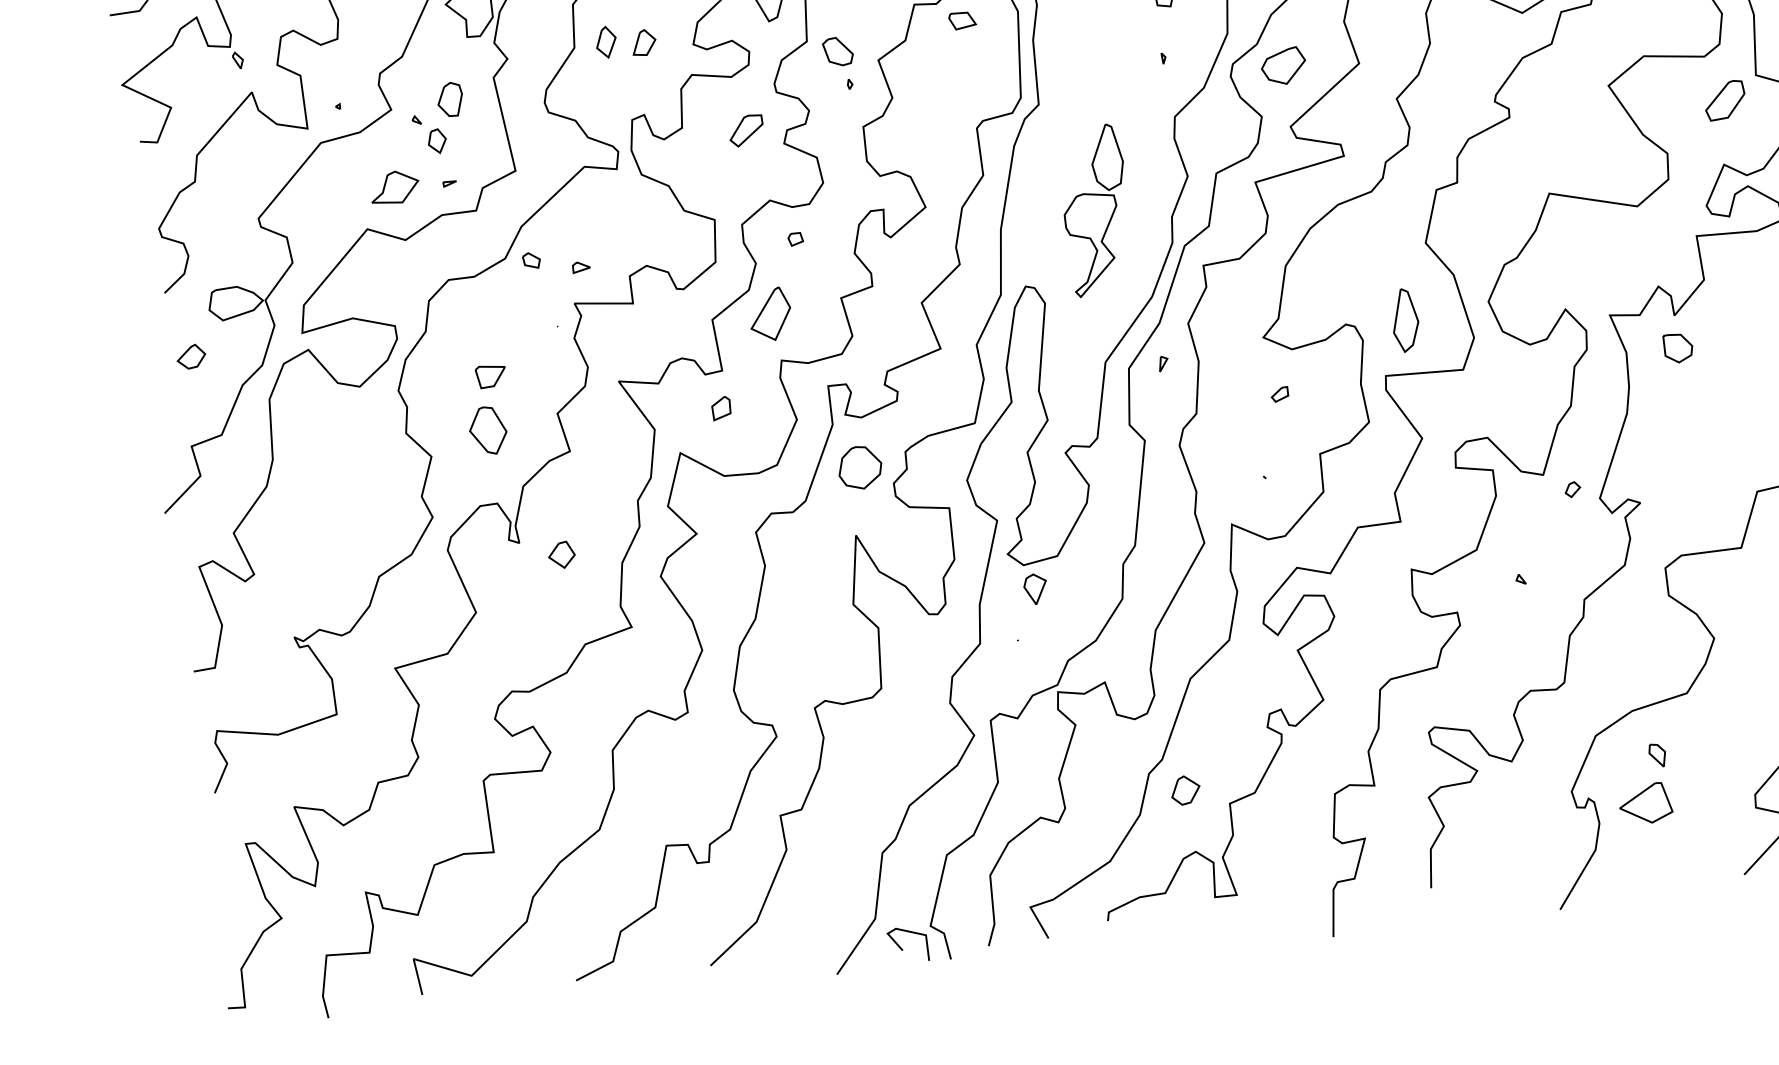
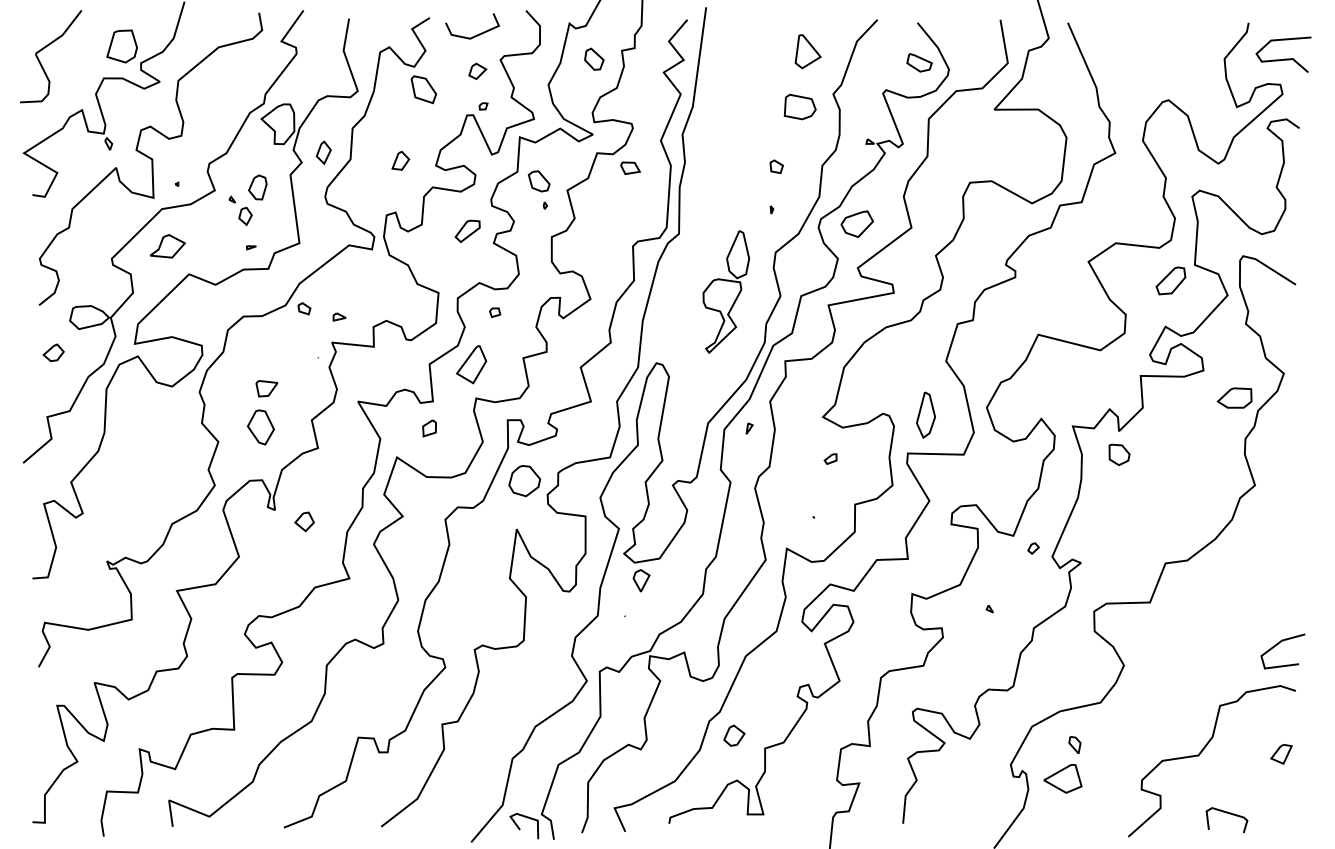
part: (605, 41) -> (323, 152), moved
part: (394, 187) -> (167, 246), moved
part: (1096, 209) -> (726, 291), moved

